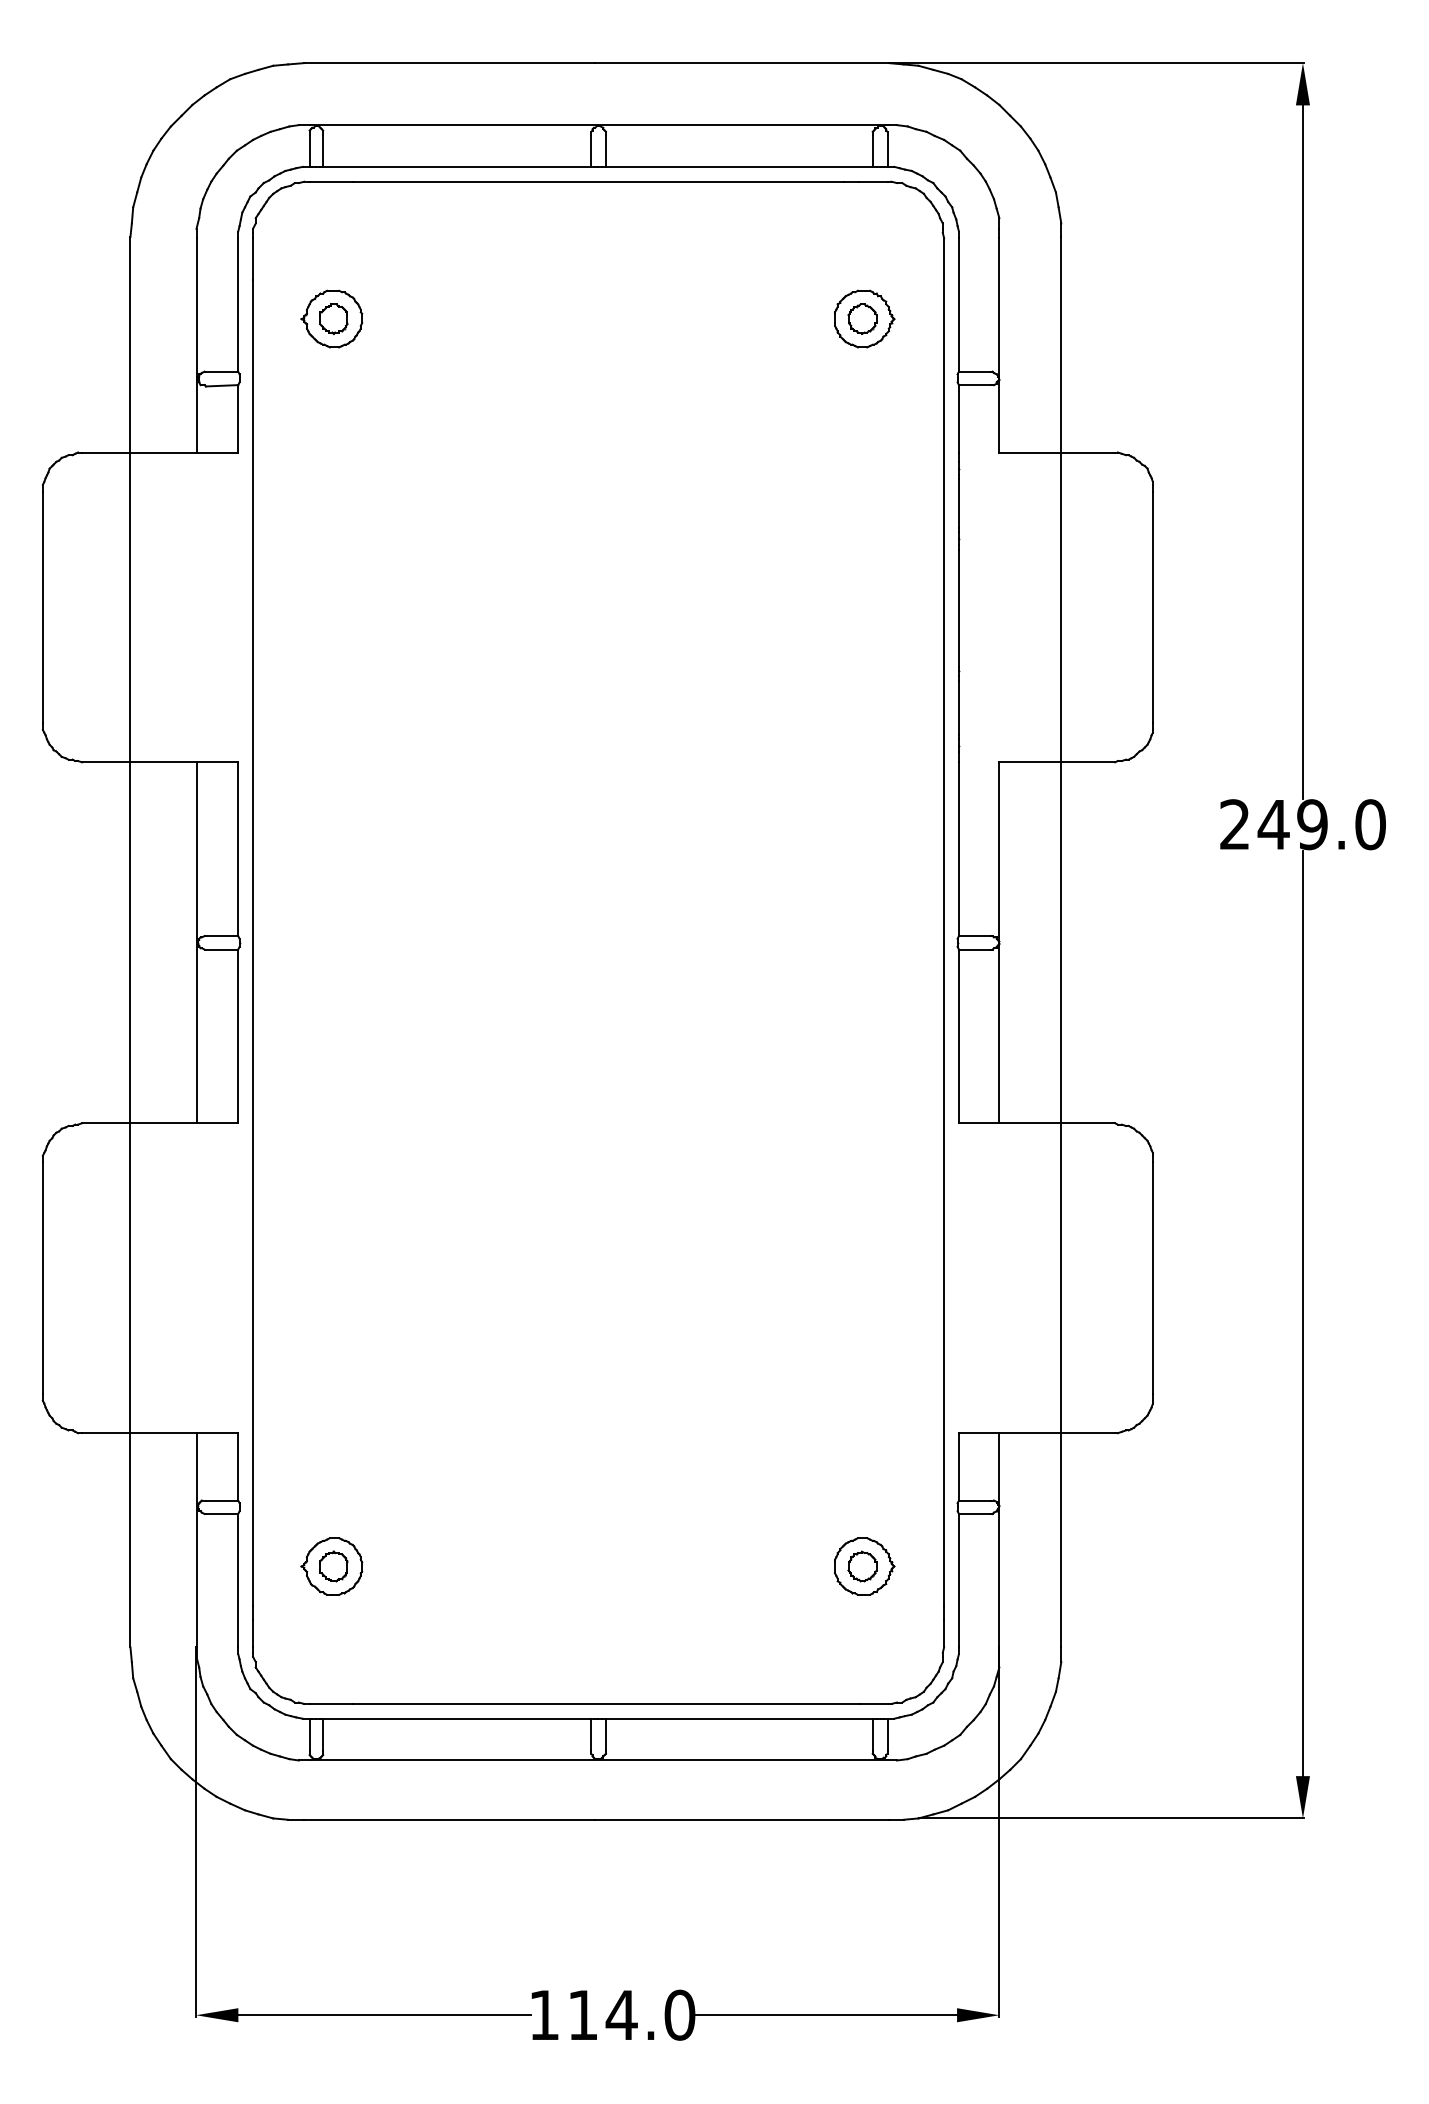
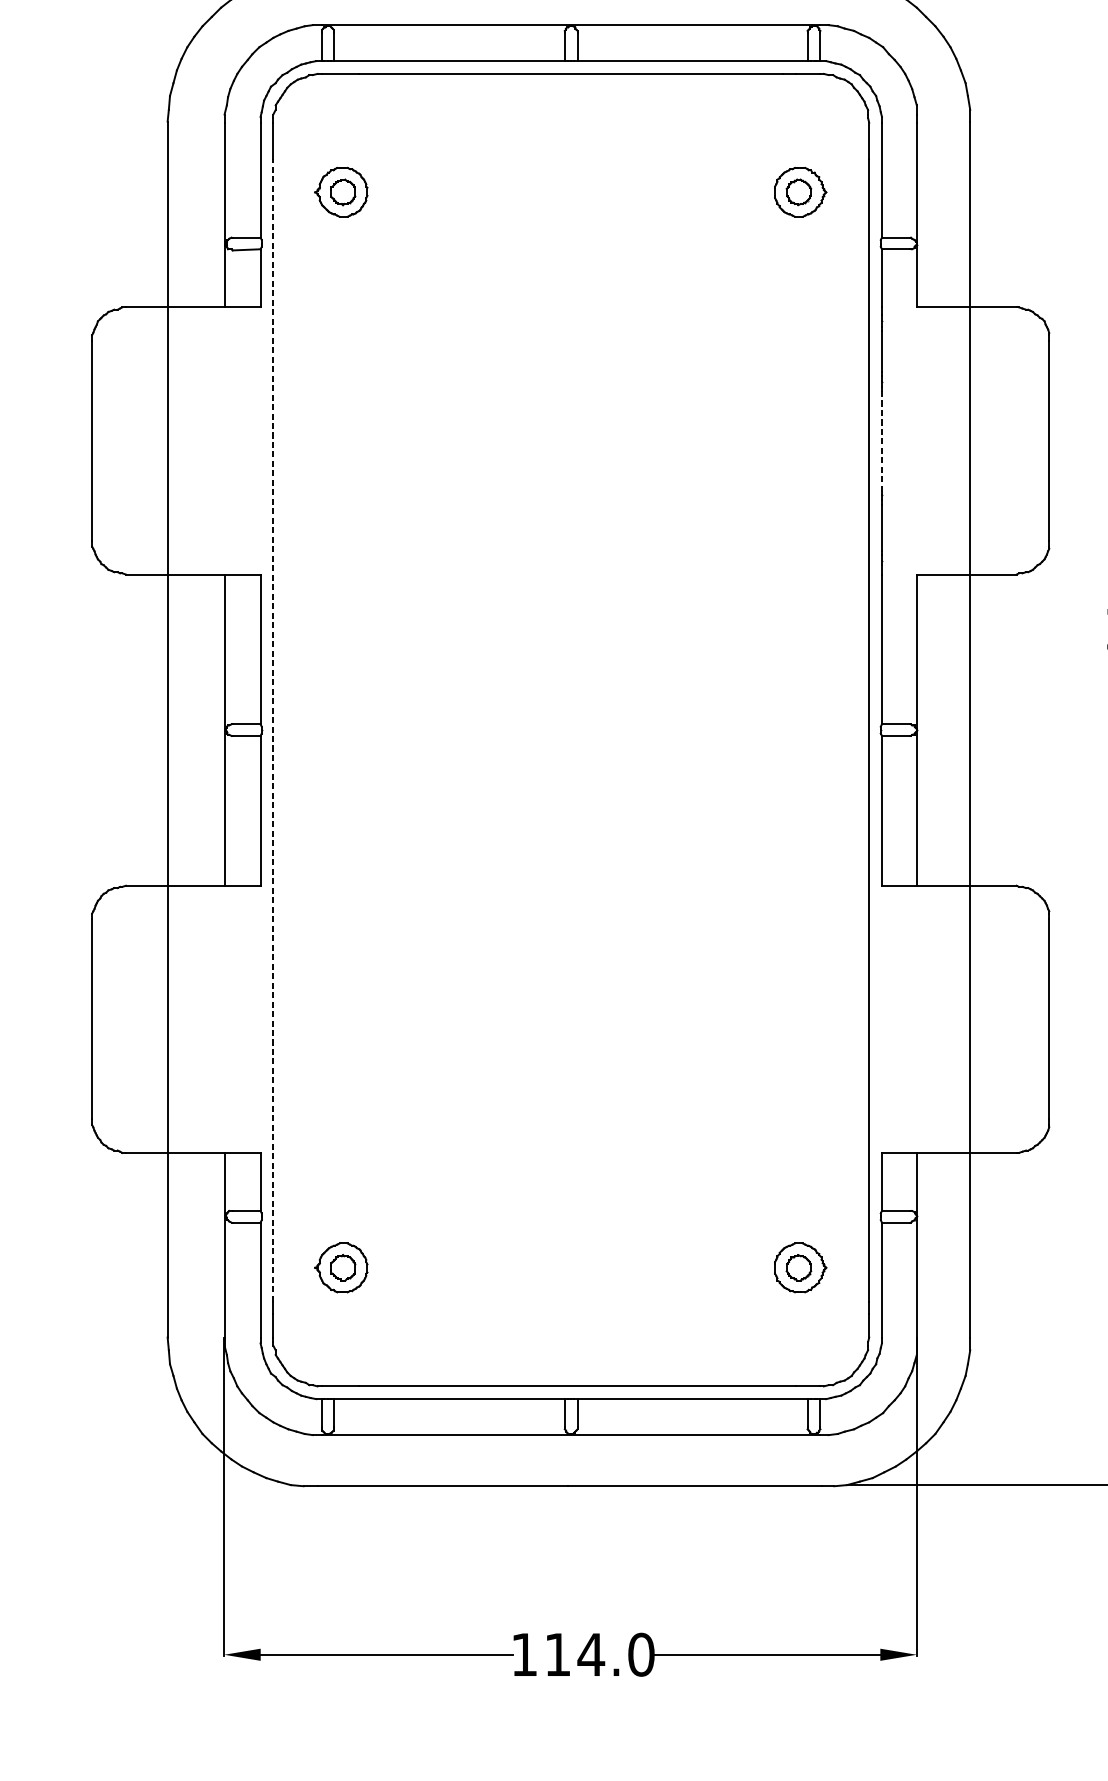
line: (958, 608) -> (881, 441), solid -> dashed
line: (253, 942) -> (273, 729), solid -> dashed

